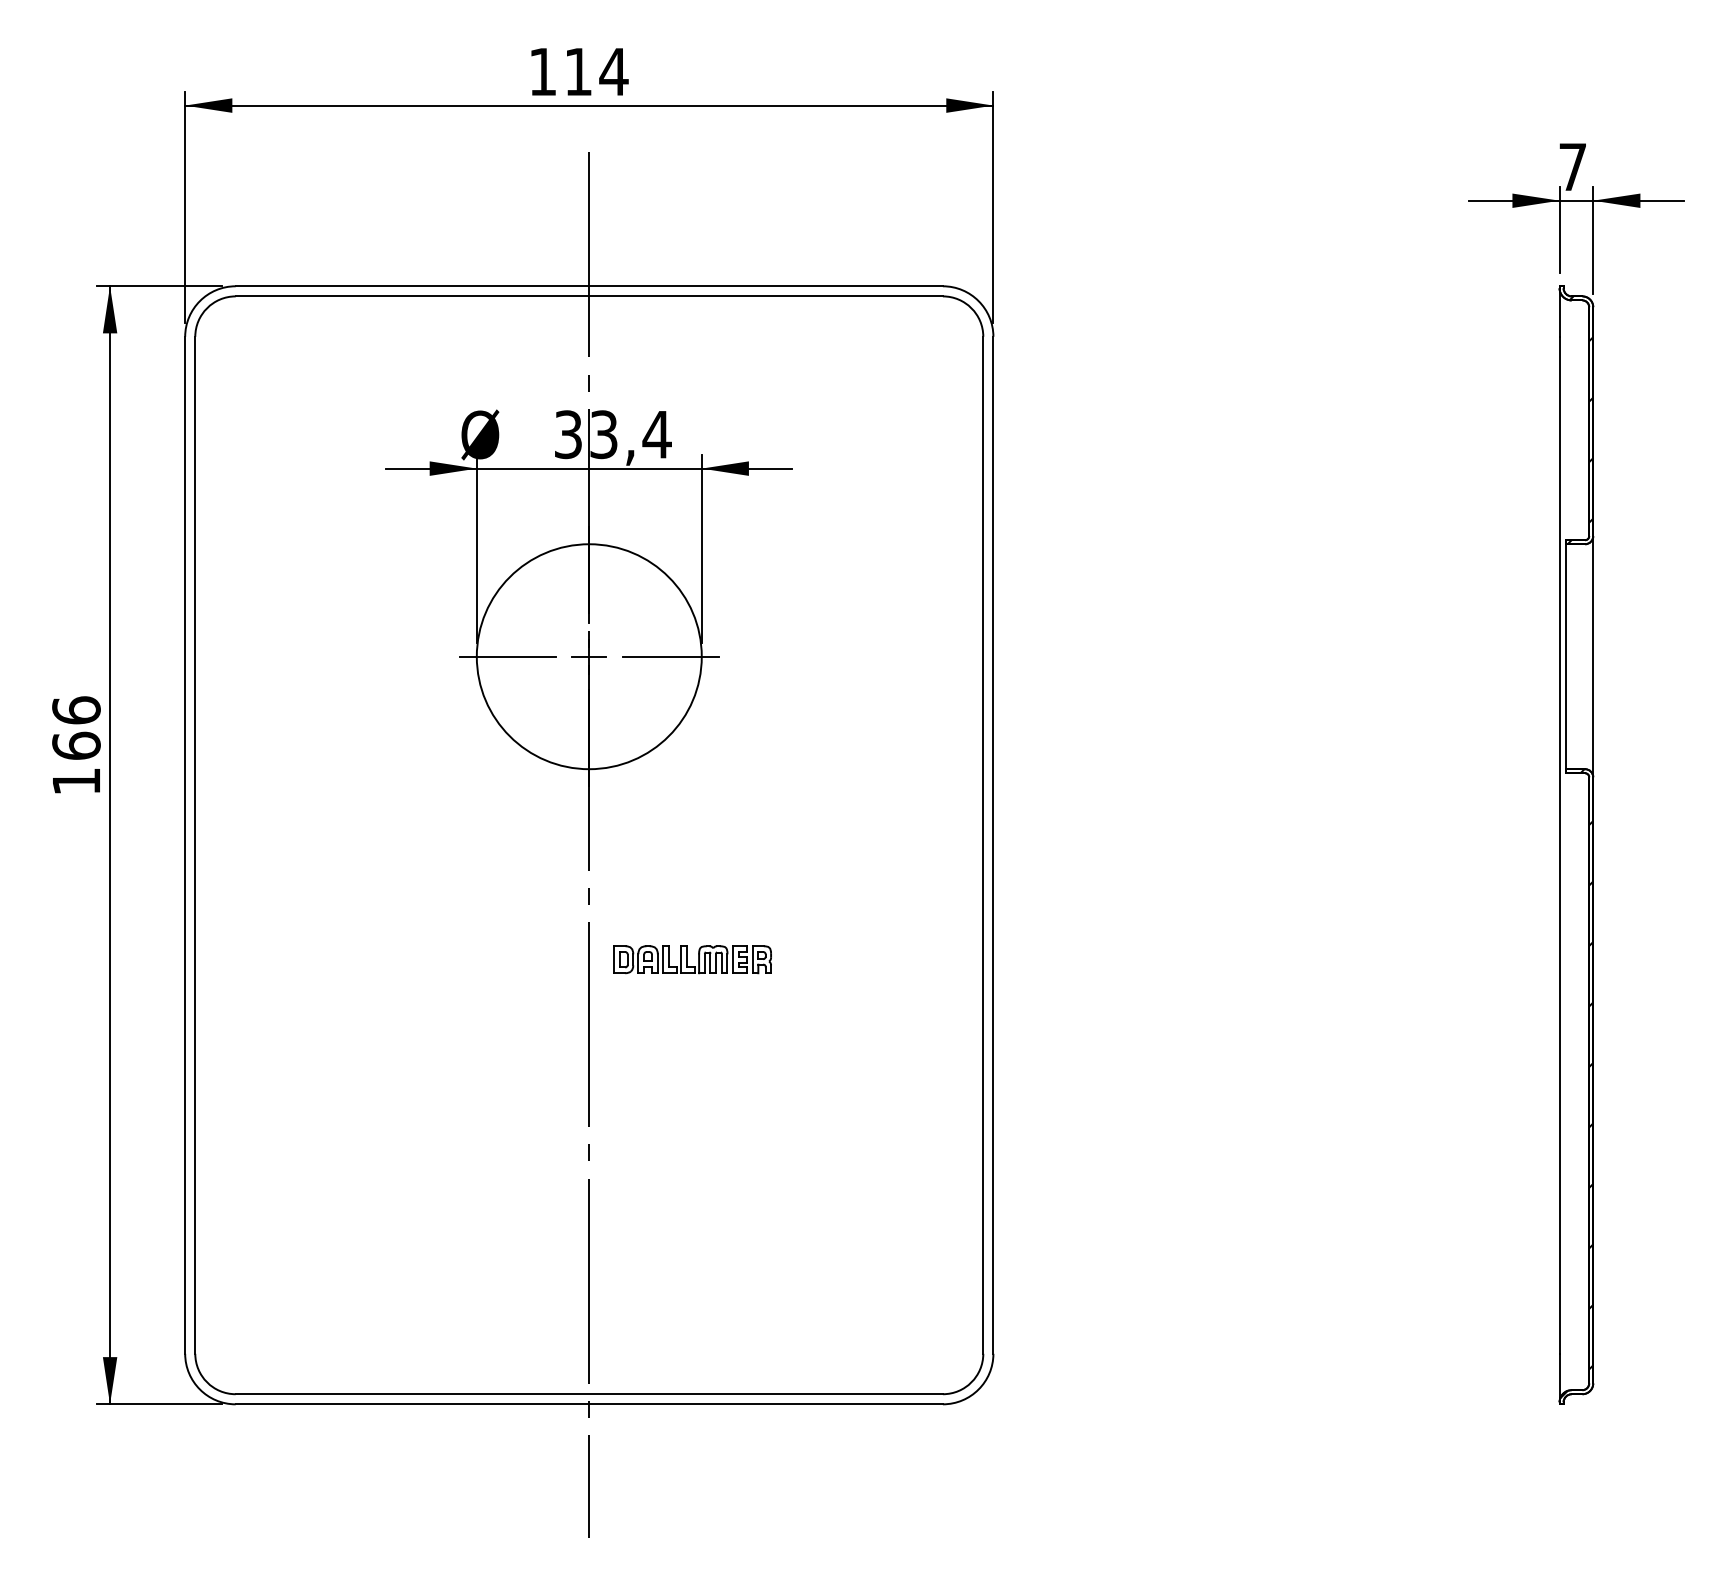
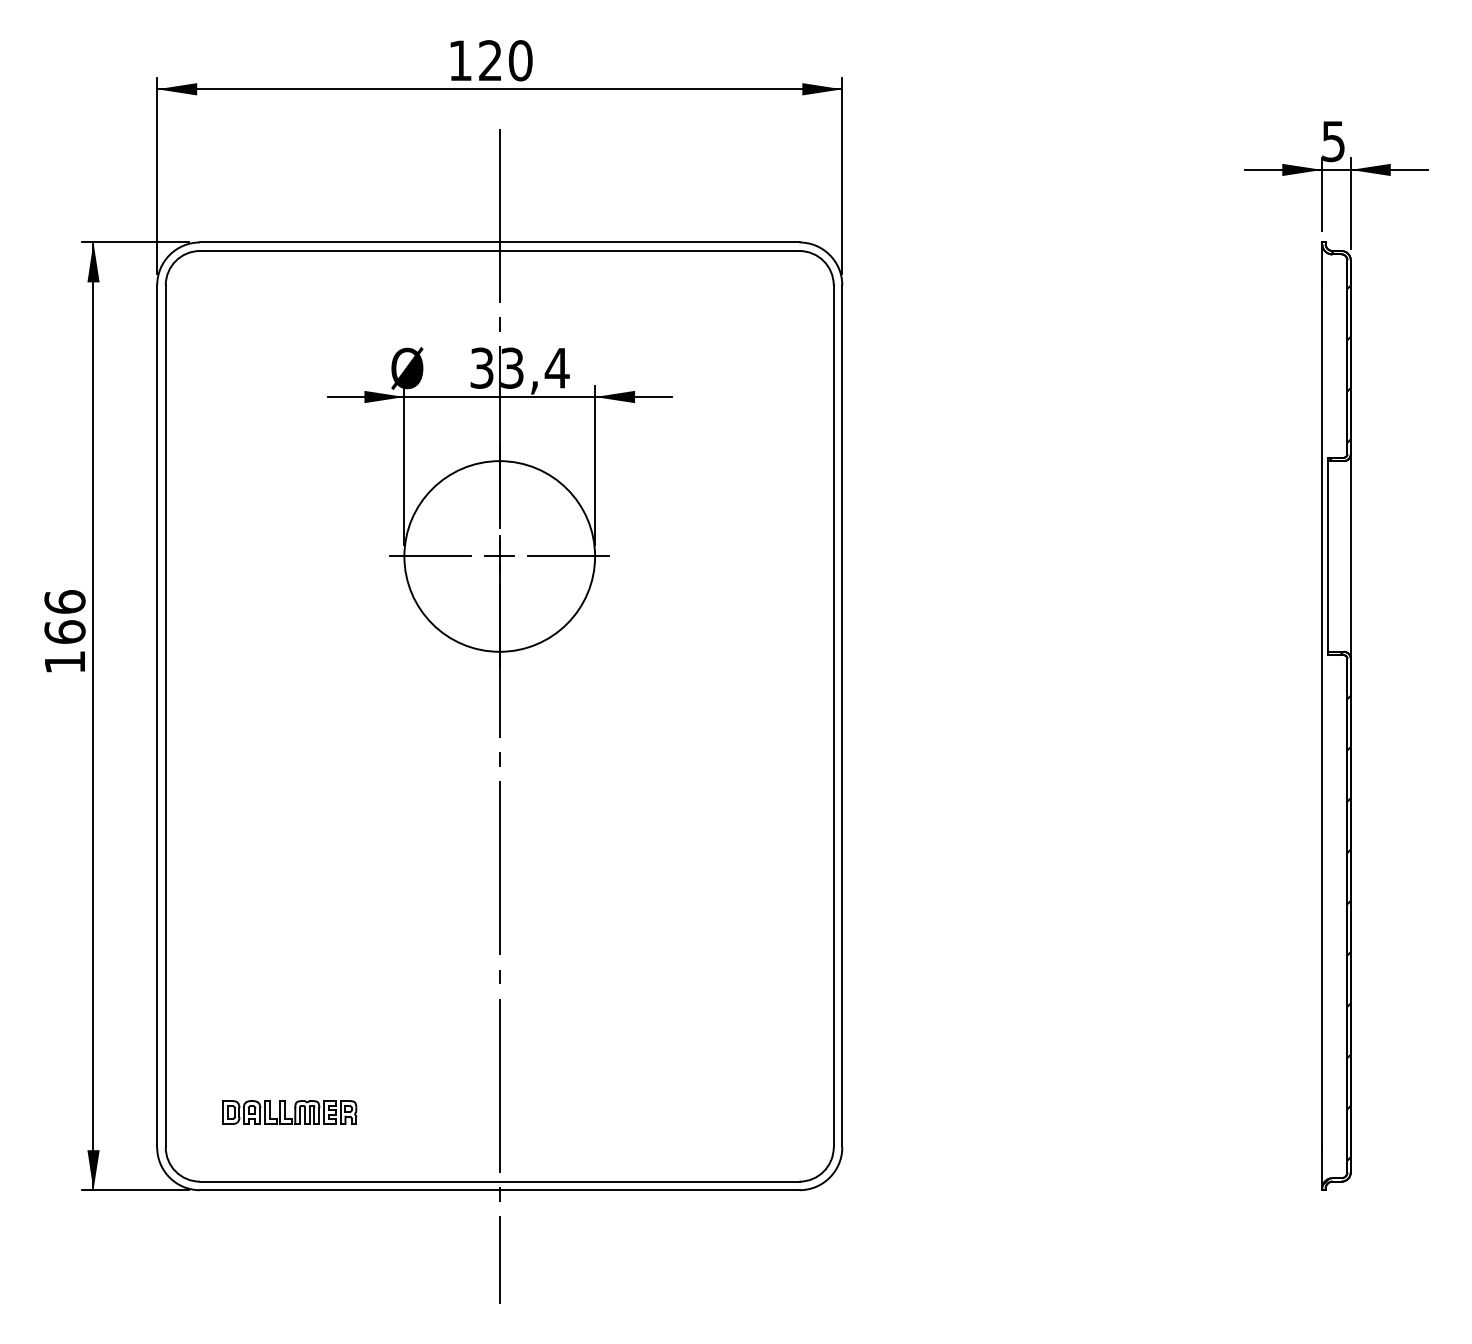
text: (596, 71) -> (505, 60), 114 -> 120
text: (1572, 167) -> (1333, 141), 7 -> 5
part: (692, 959) -> (289, 1112), moved

